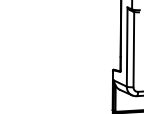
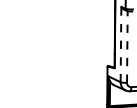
line: (127, 47) -> (121, 44), solid -> dashed
line: (133, 49) -> (127, 46), solid -> dashed

